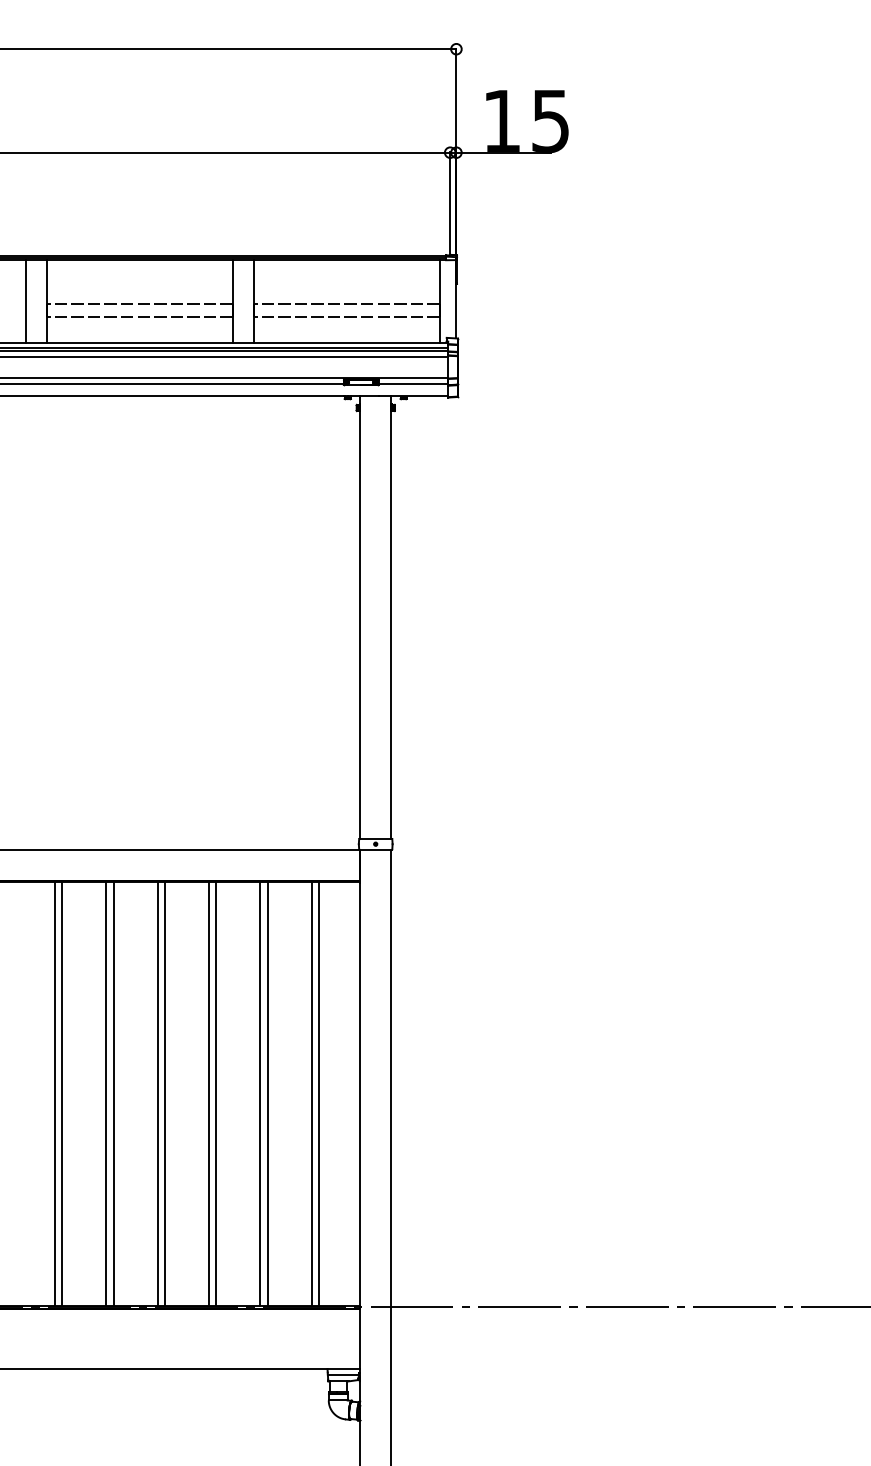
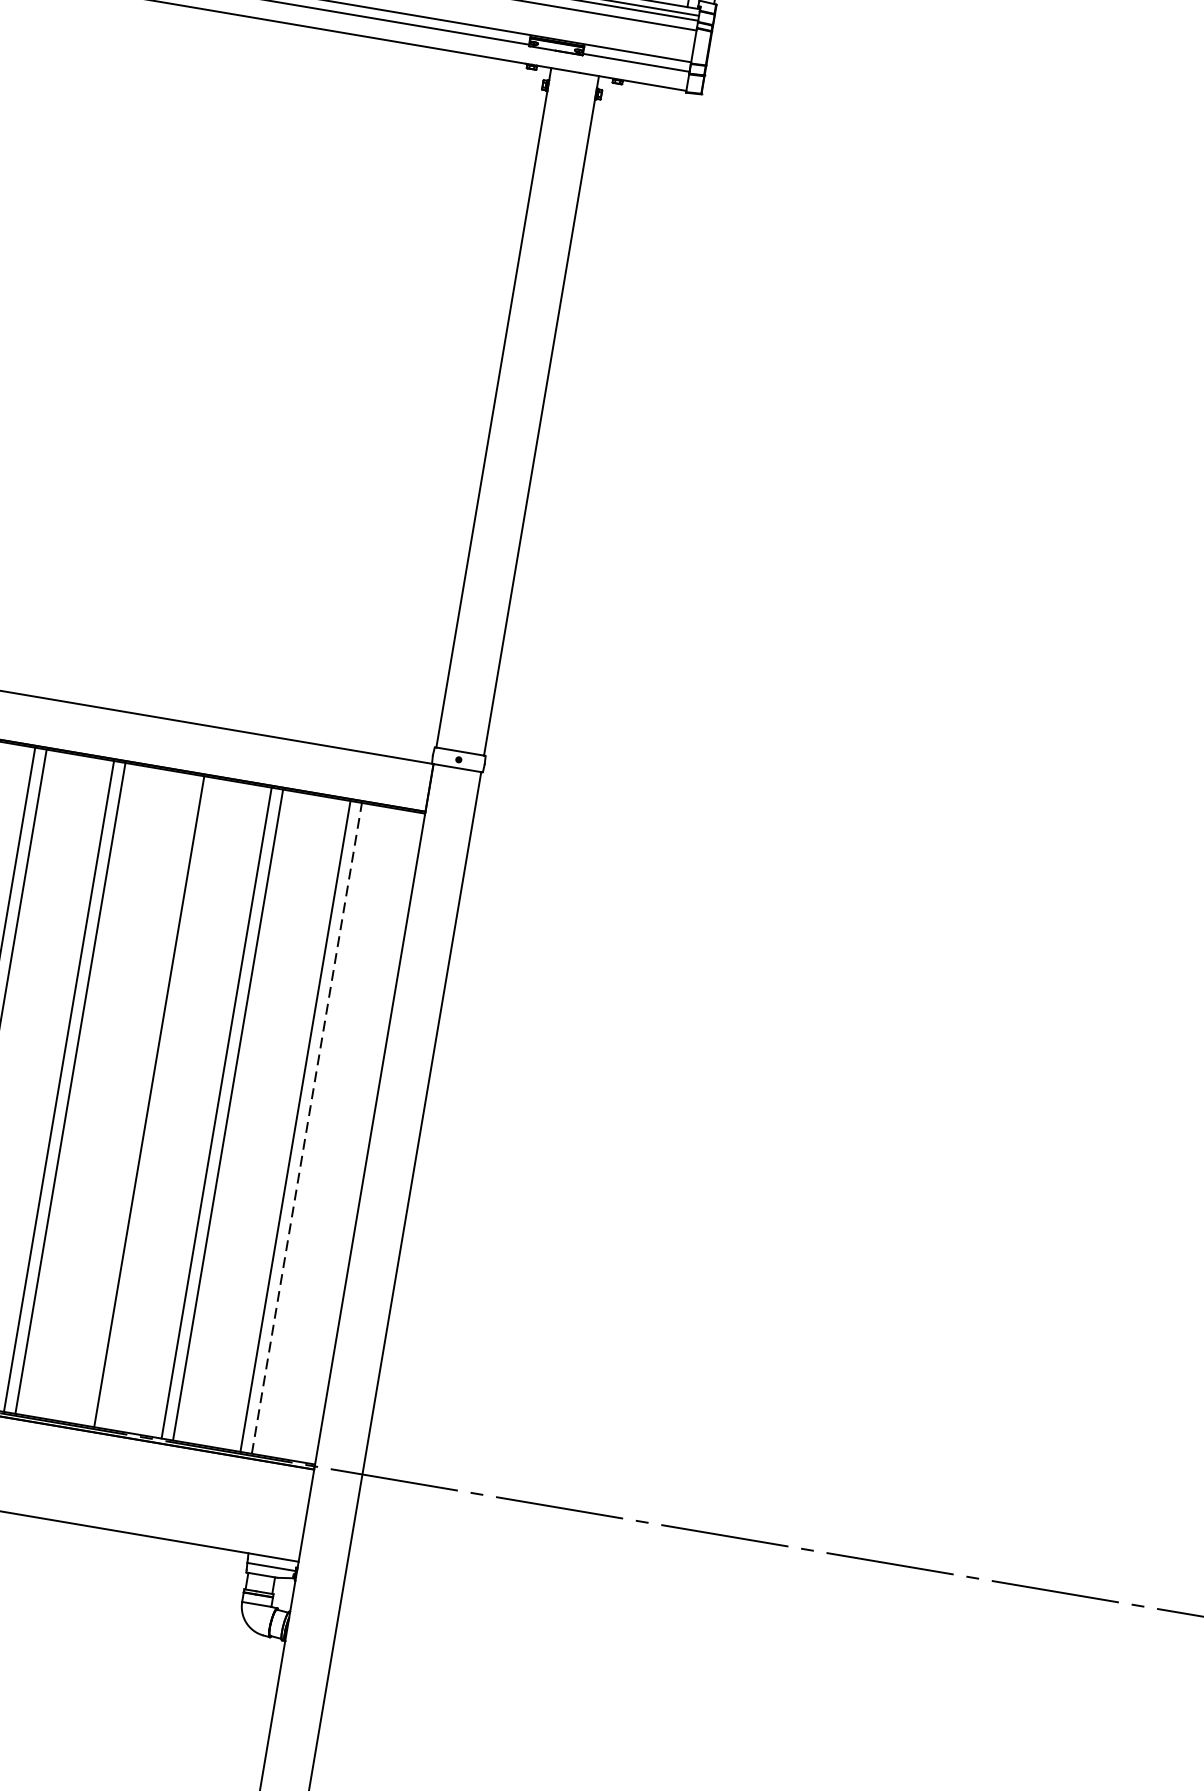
line: (208, 1093) -> (137, 1099), removed
line: (319, 1093) -> (307, 1128), solid -> dashed

